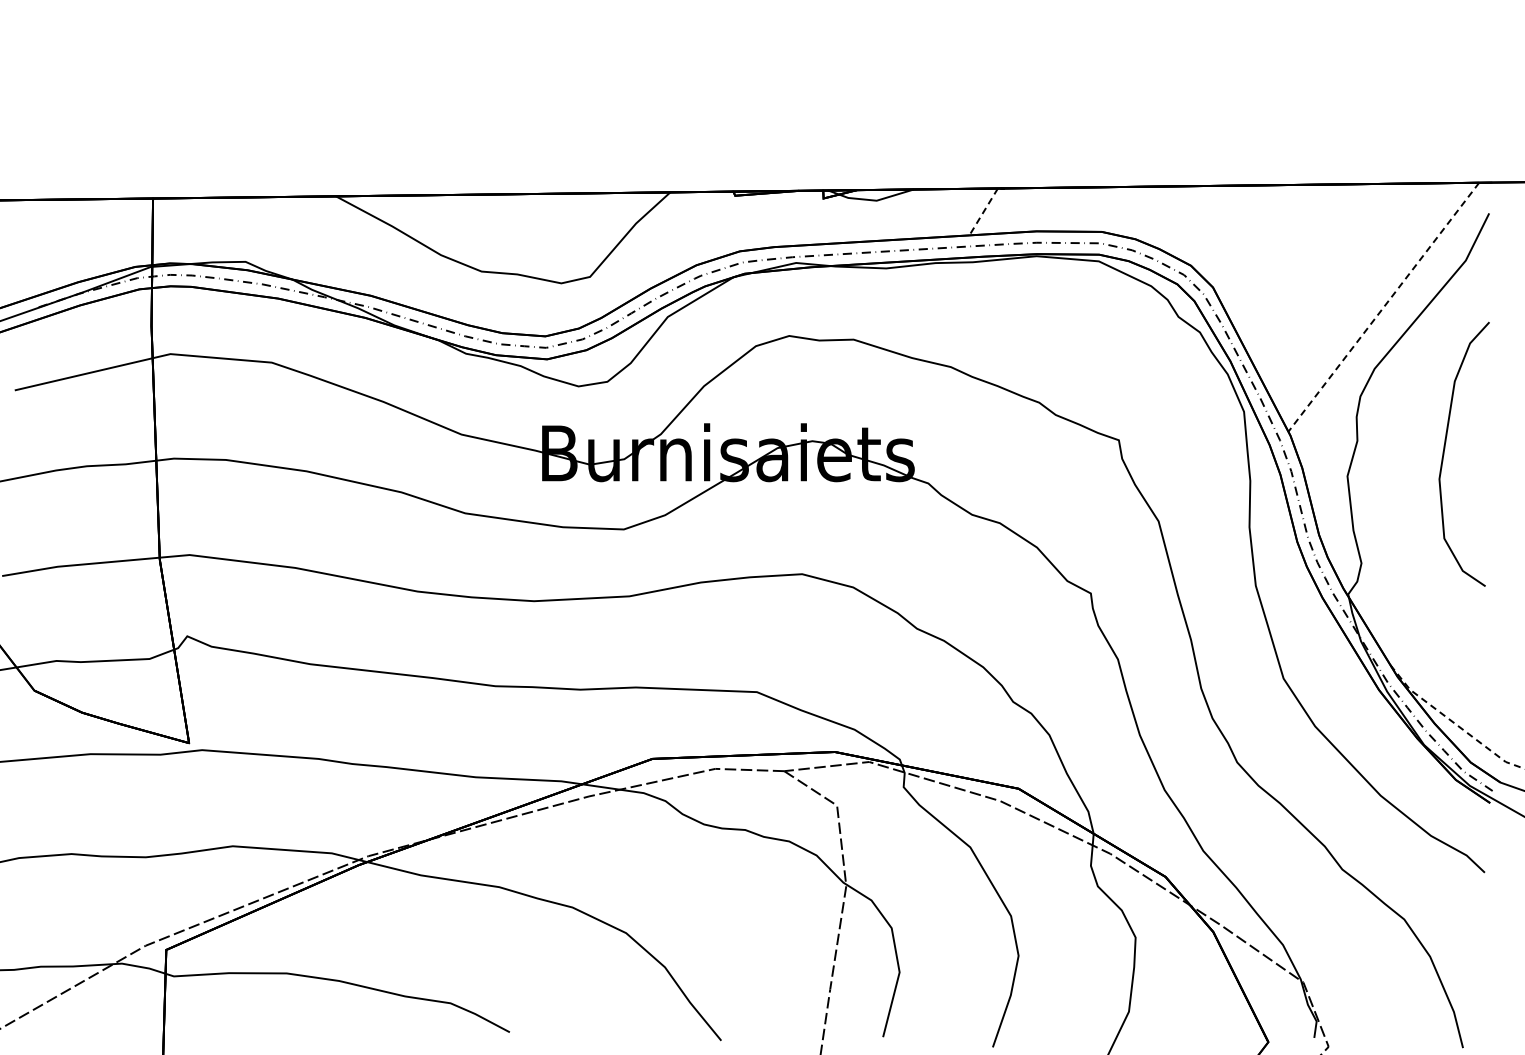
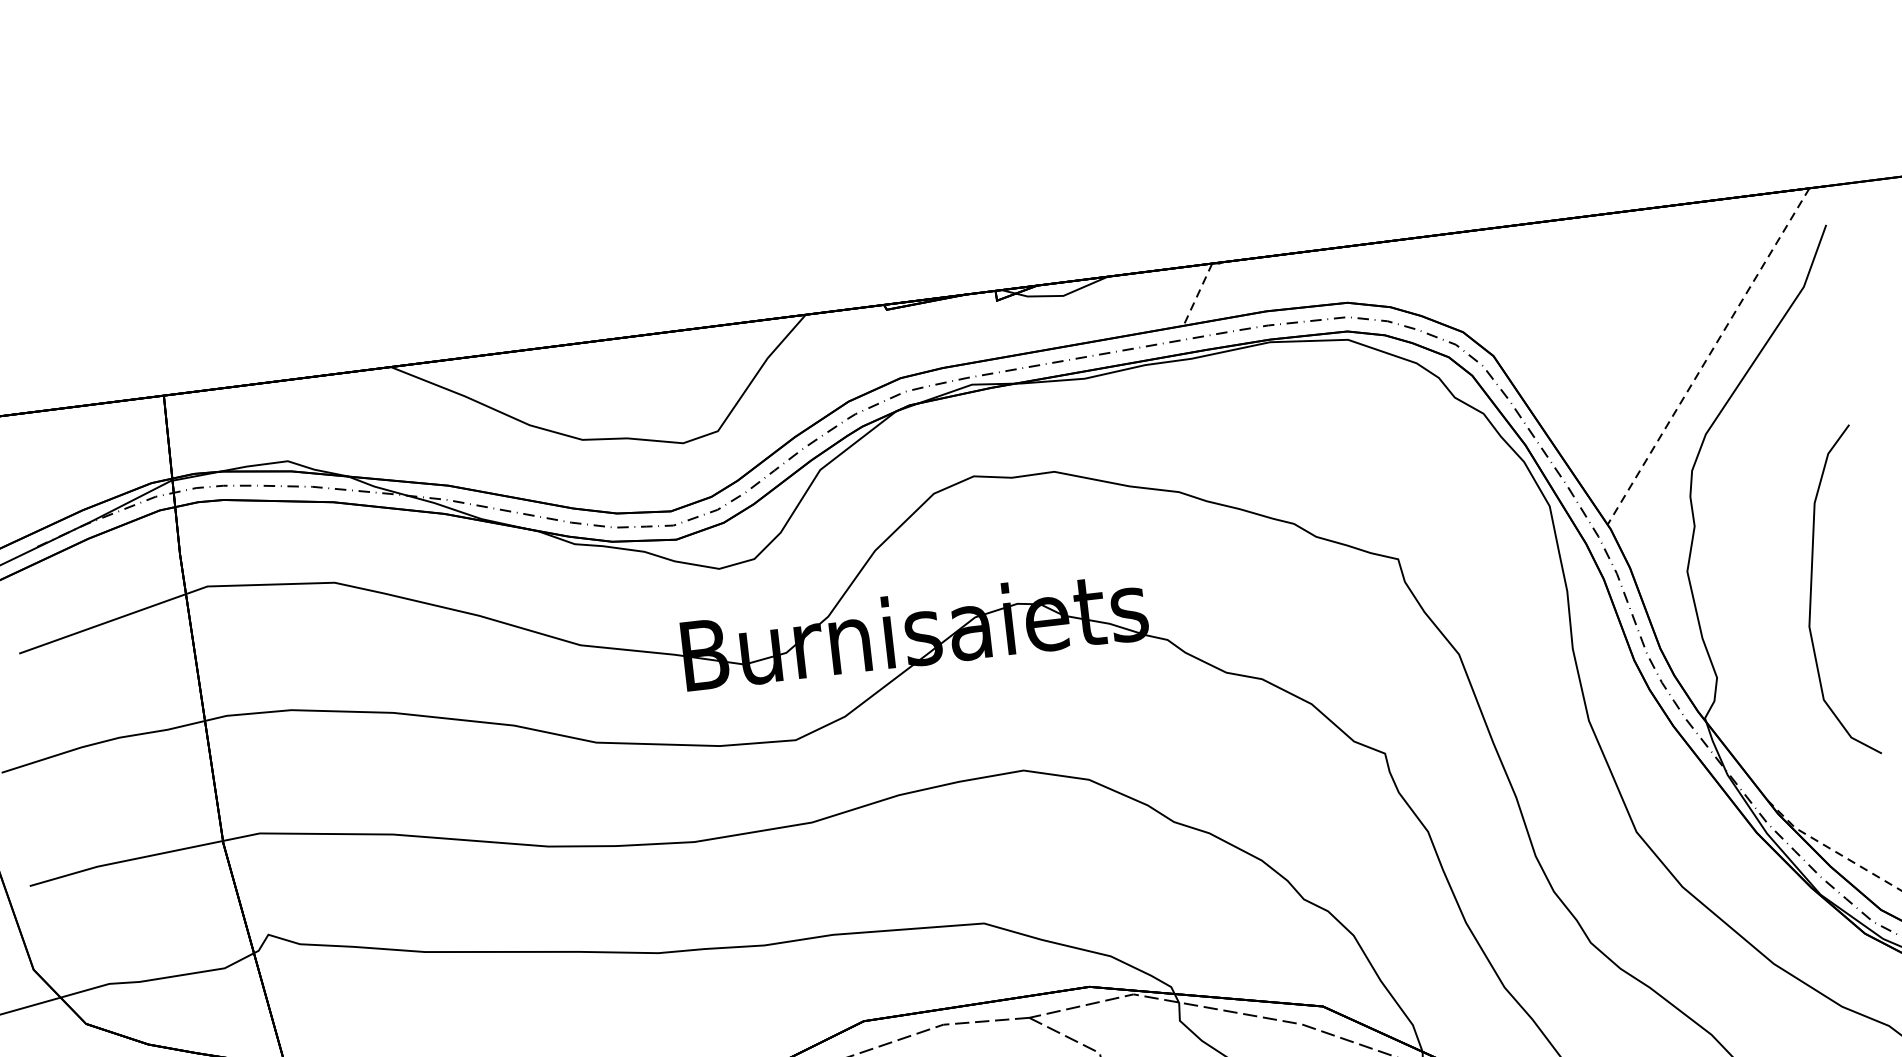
curve: (1445, 448) -> (1812, 587), moved

